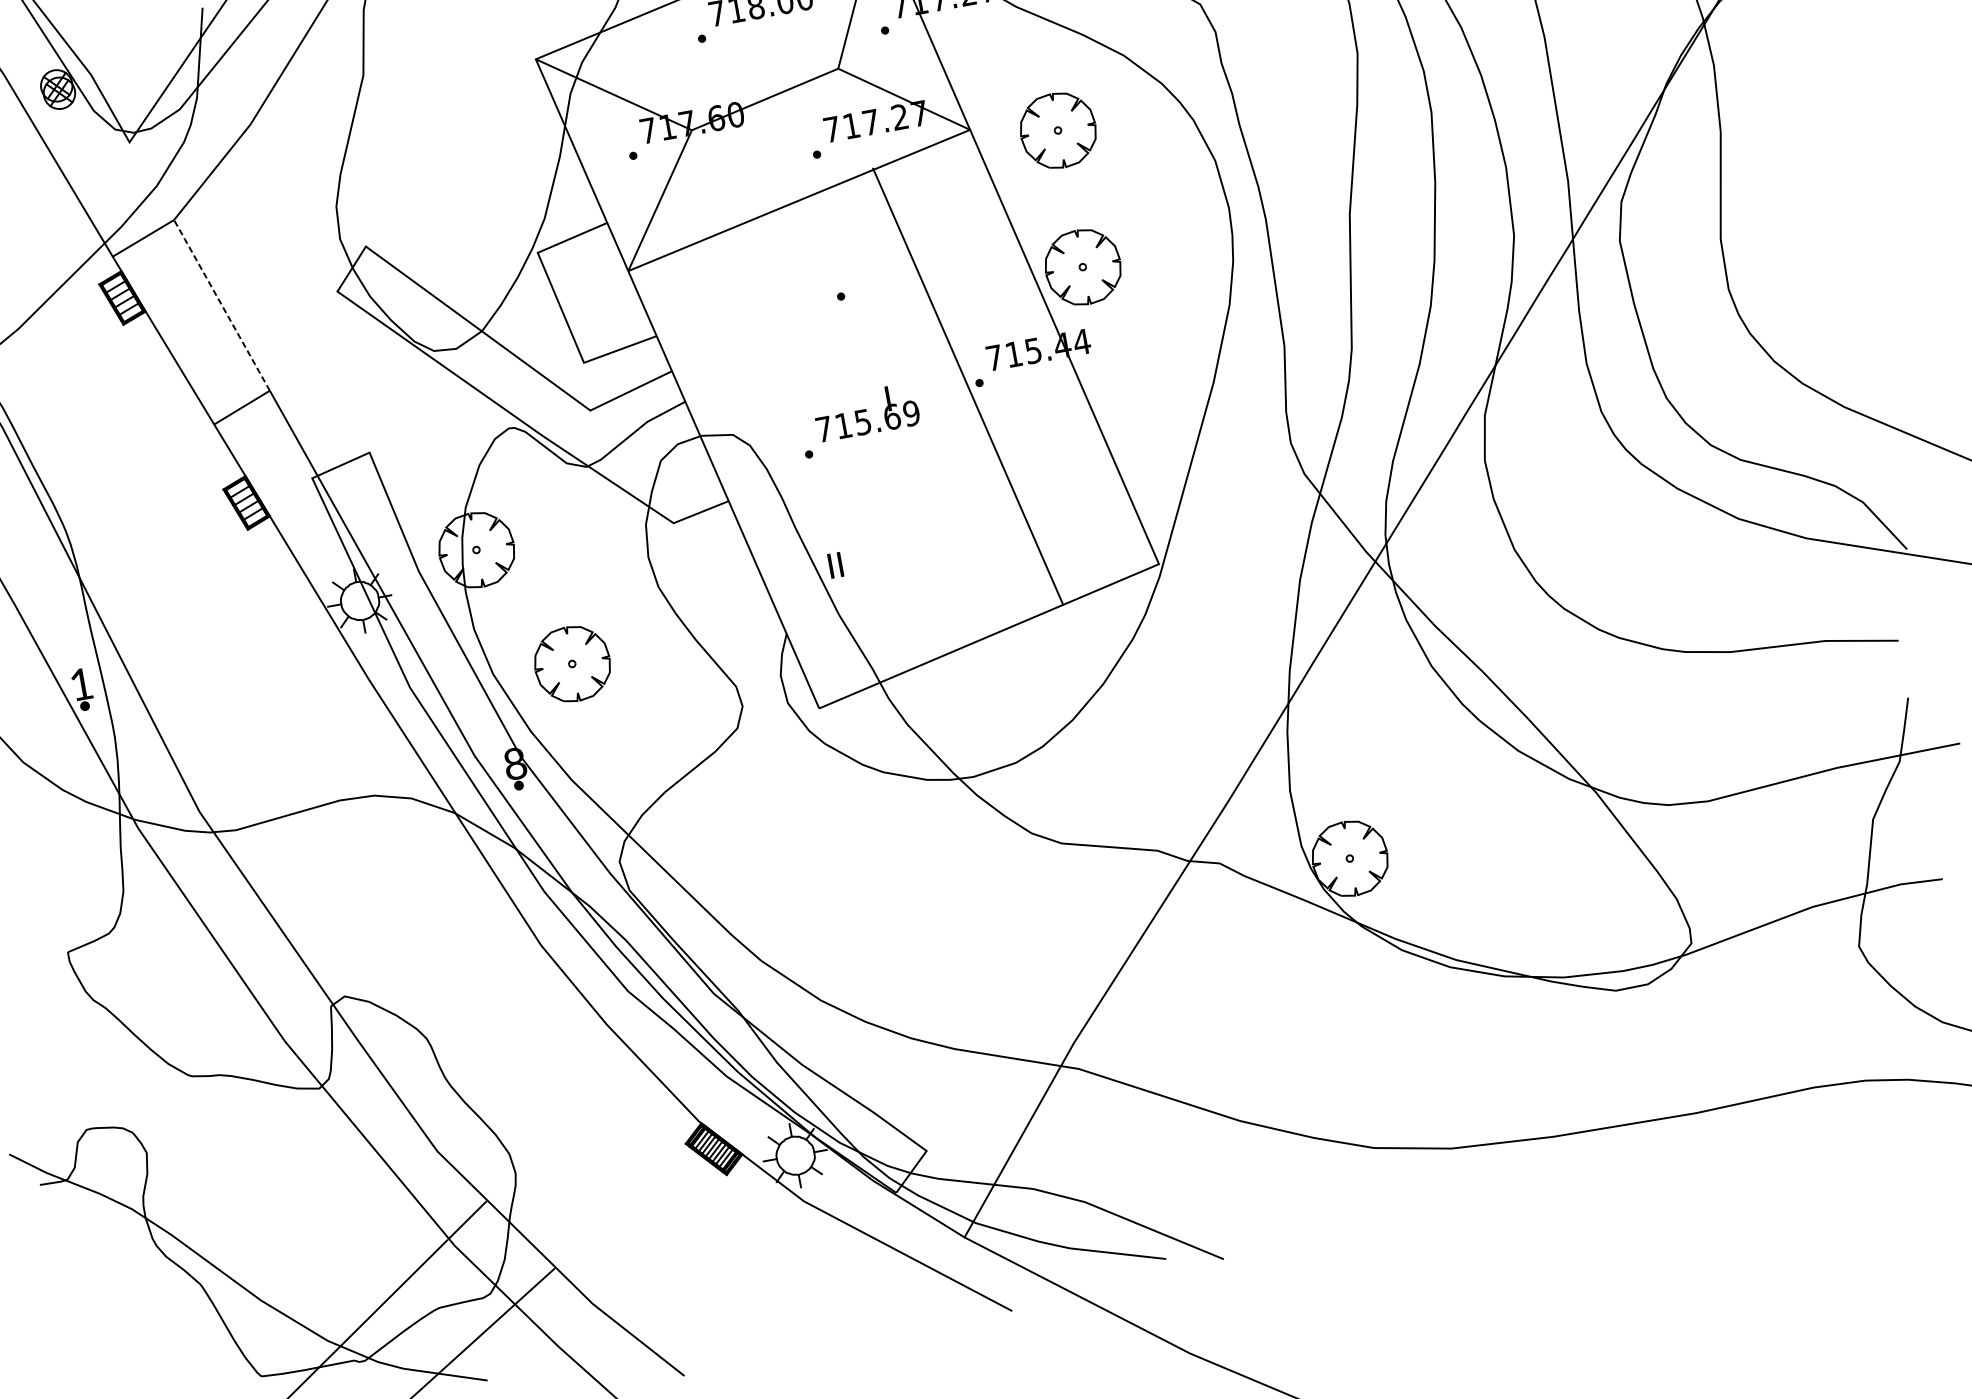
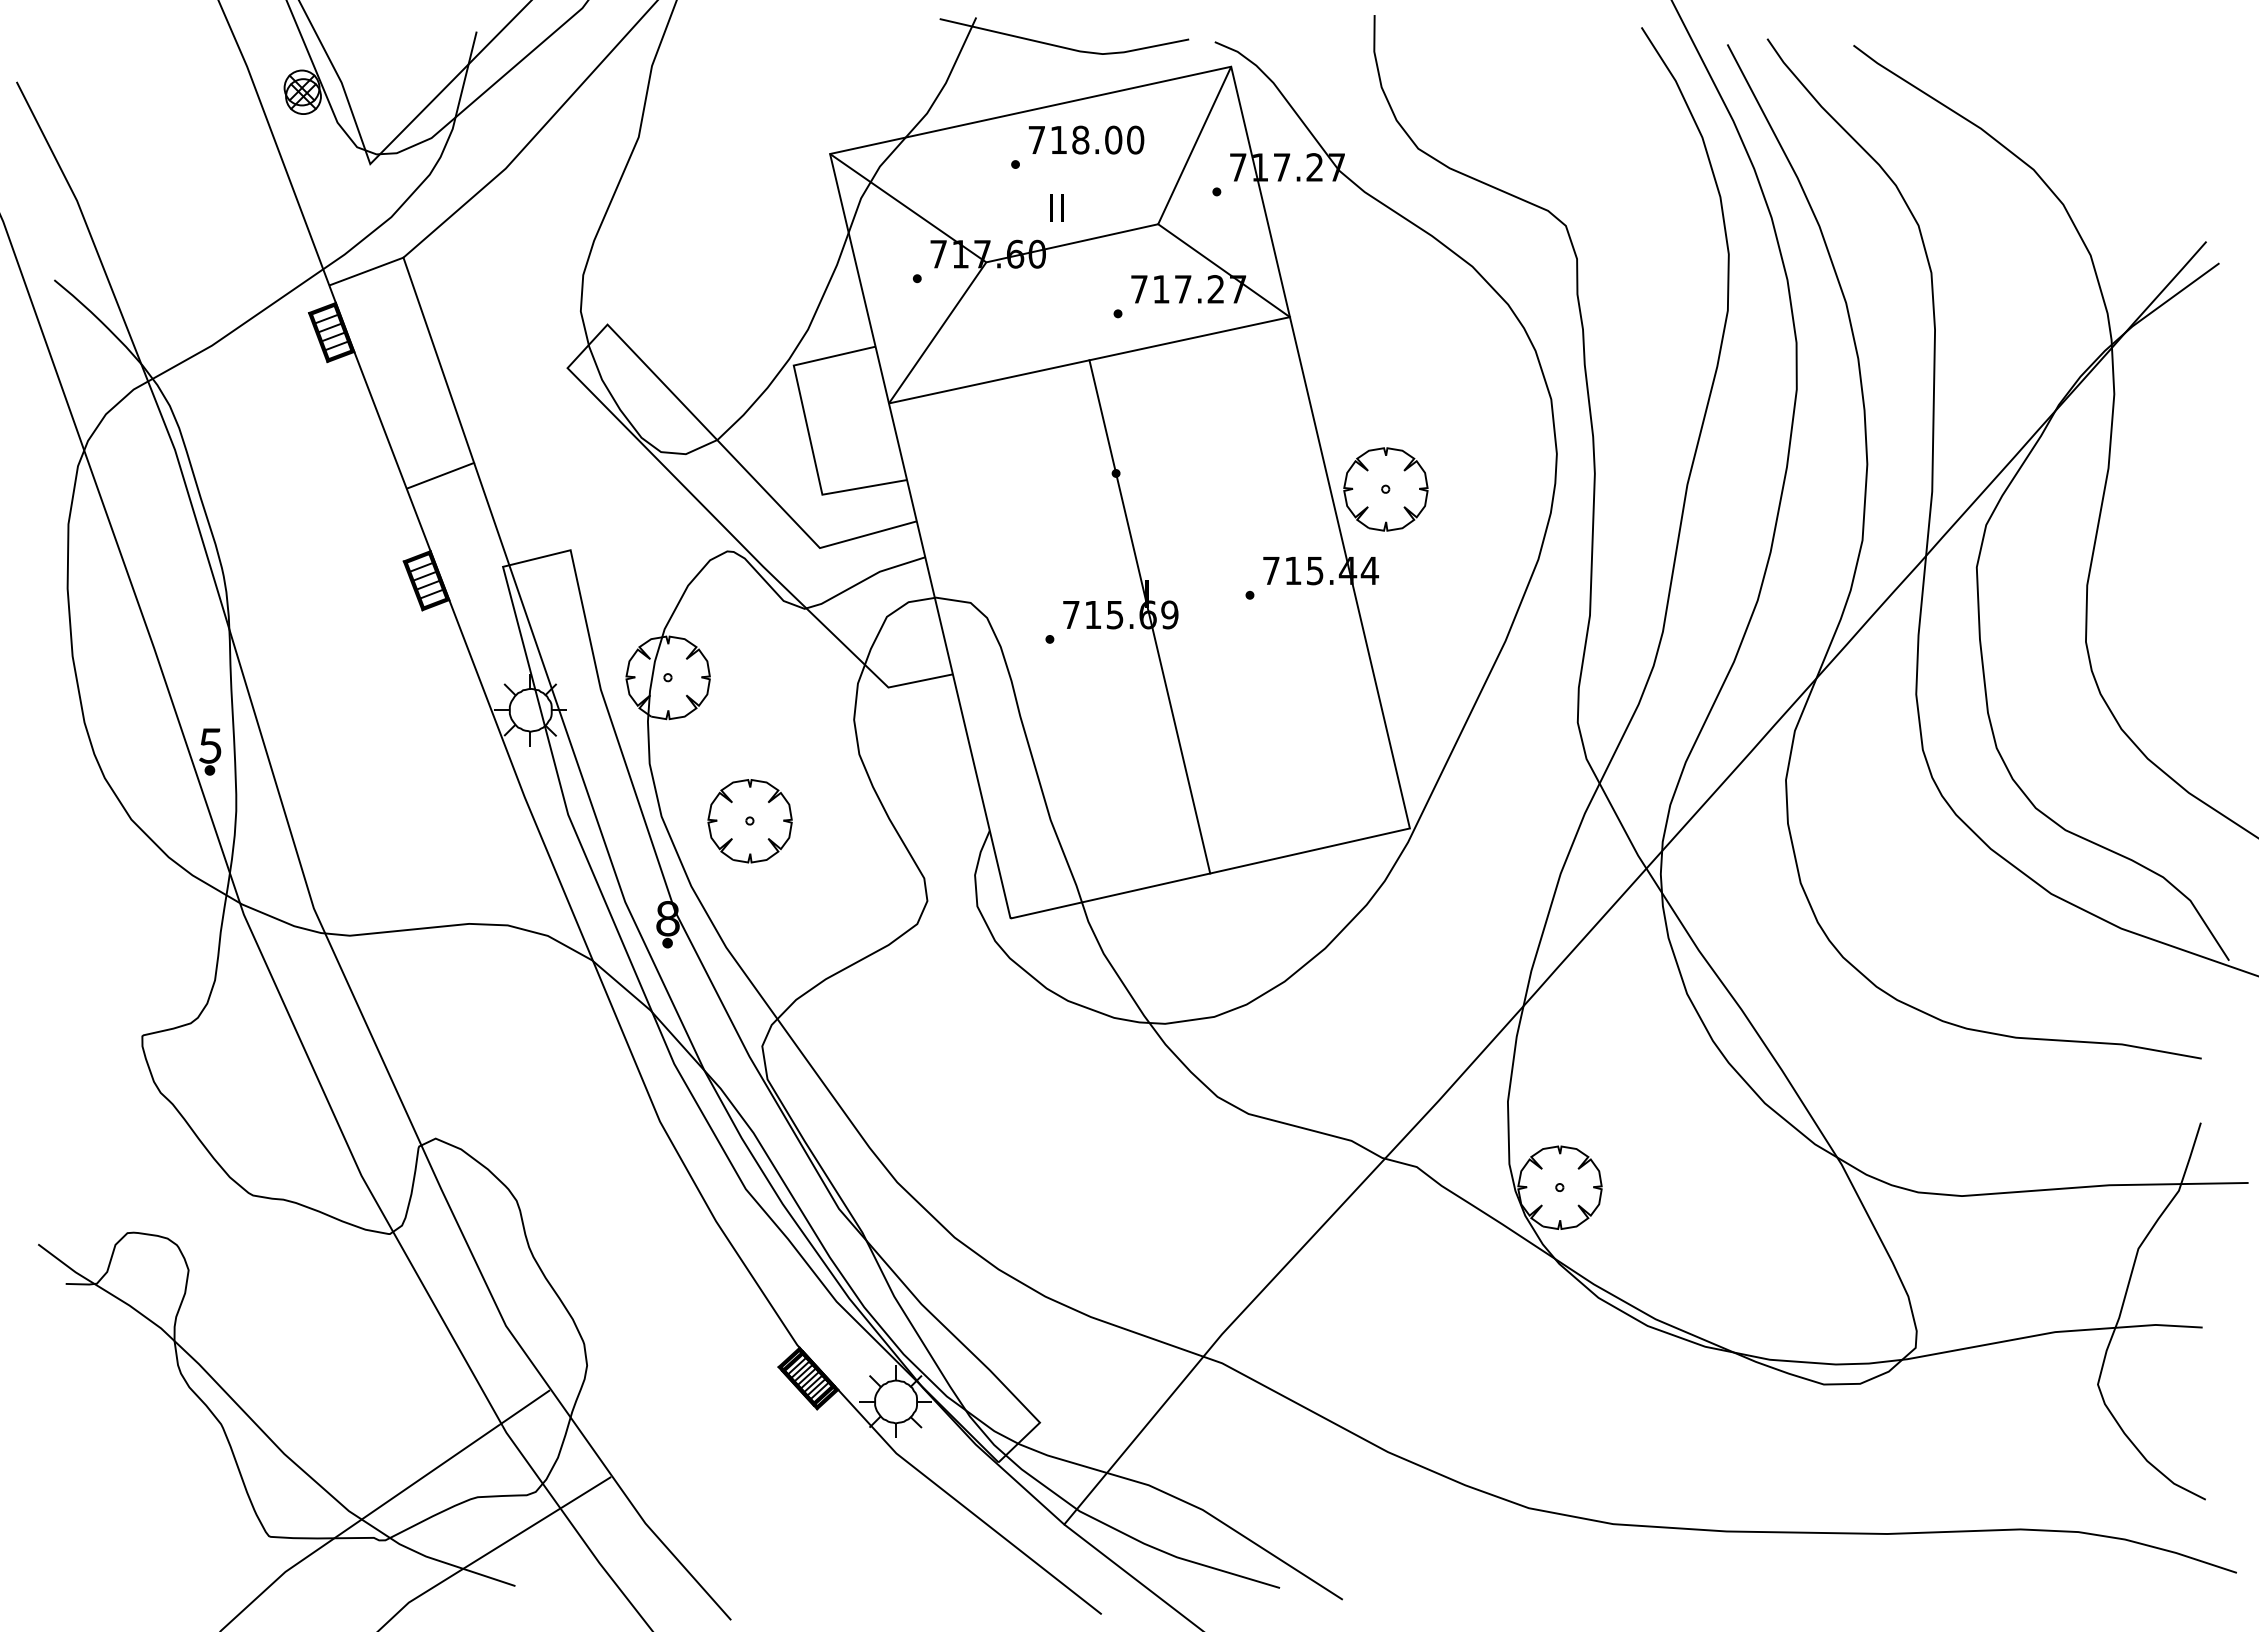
part: (1057, 130) -> (1385, 335), removed
line: (221, 305) -> (438, 360), dashed -> solid
line: (967, 386) -> (1149, 616), moved
text: (835, 565) -> (1056, 207), moved
text: (81, 683) -> (210, 745), 1 -> 5

